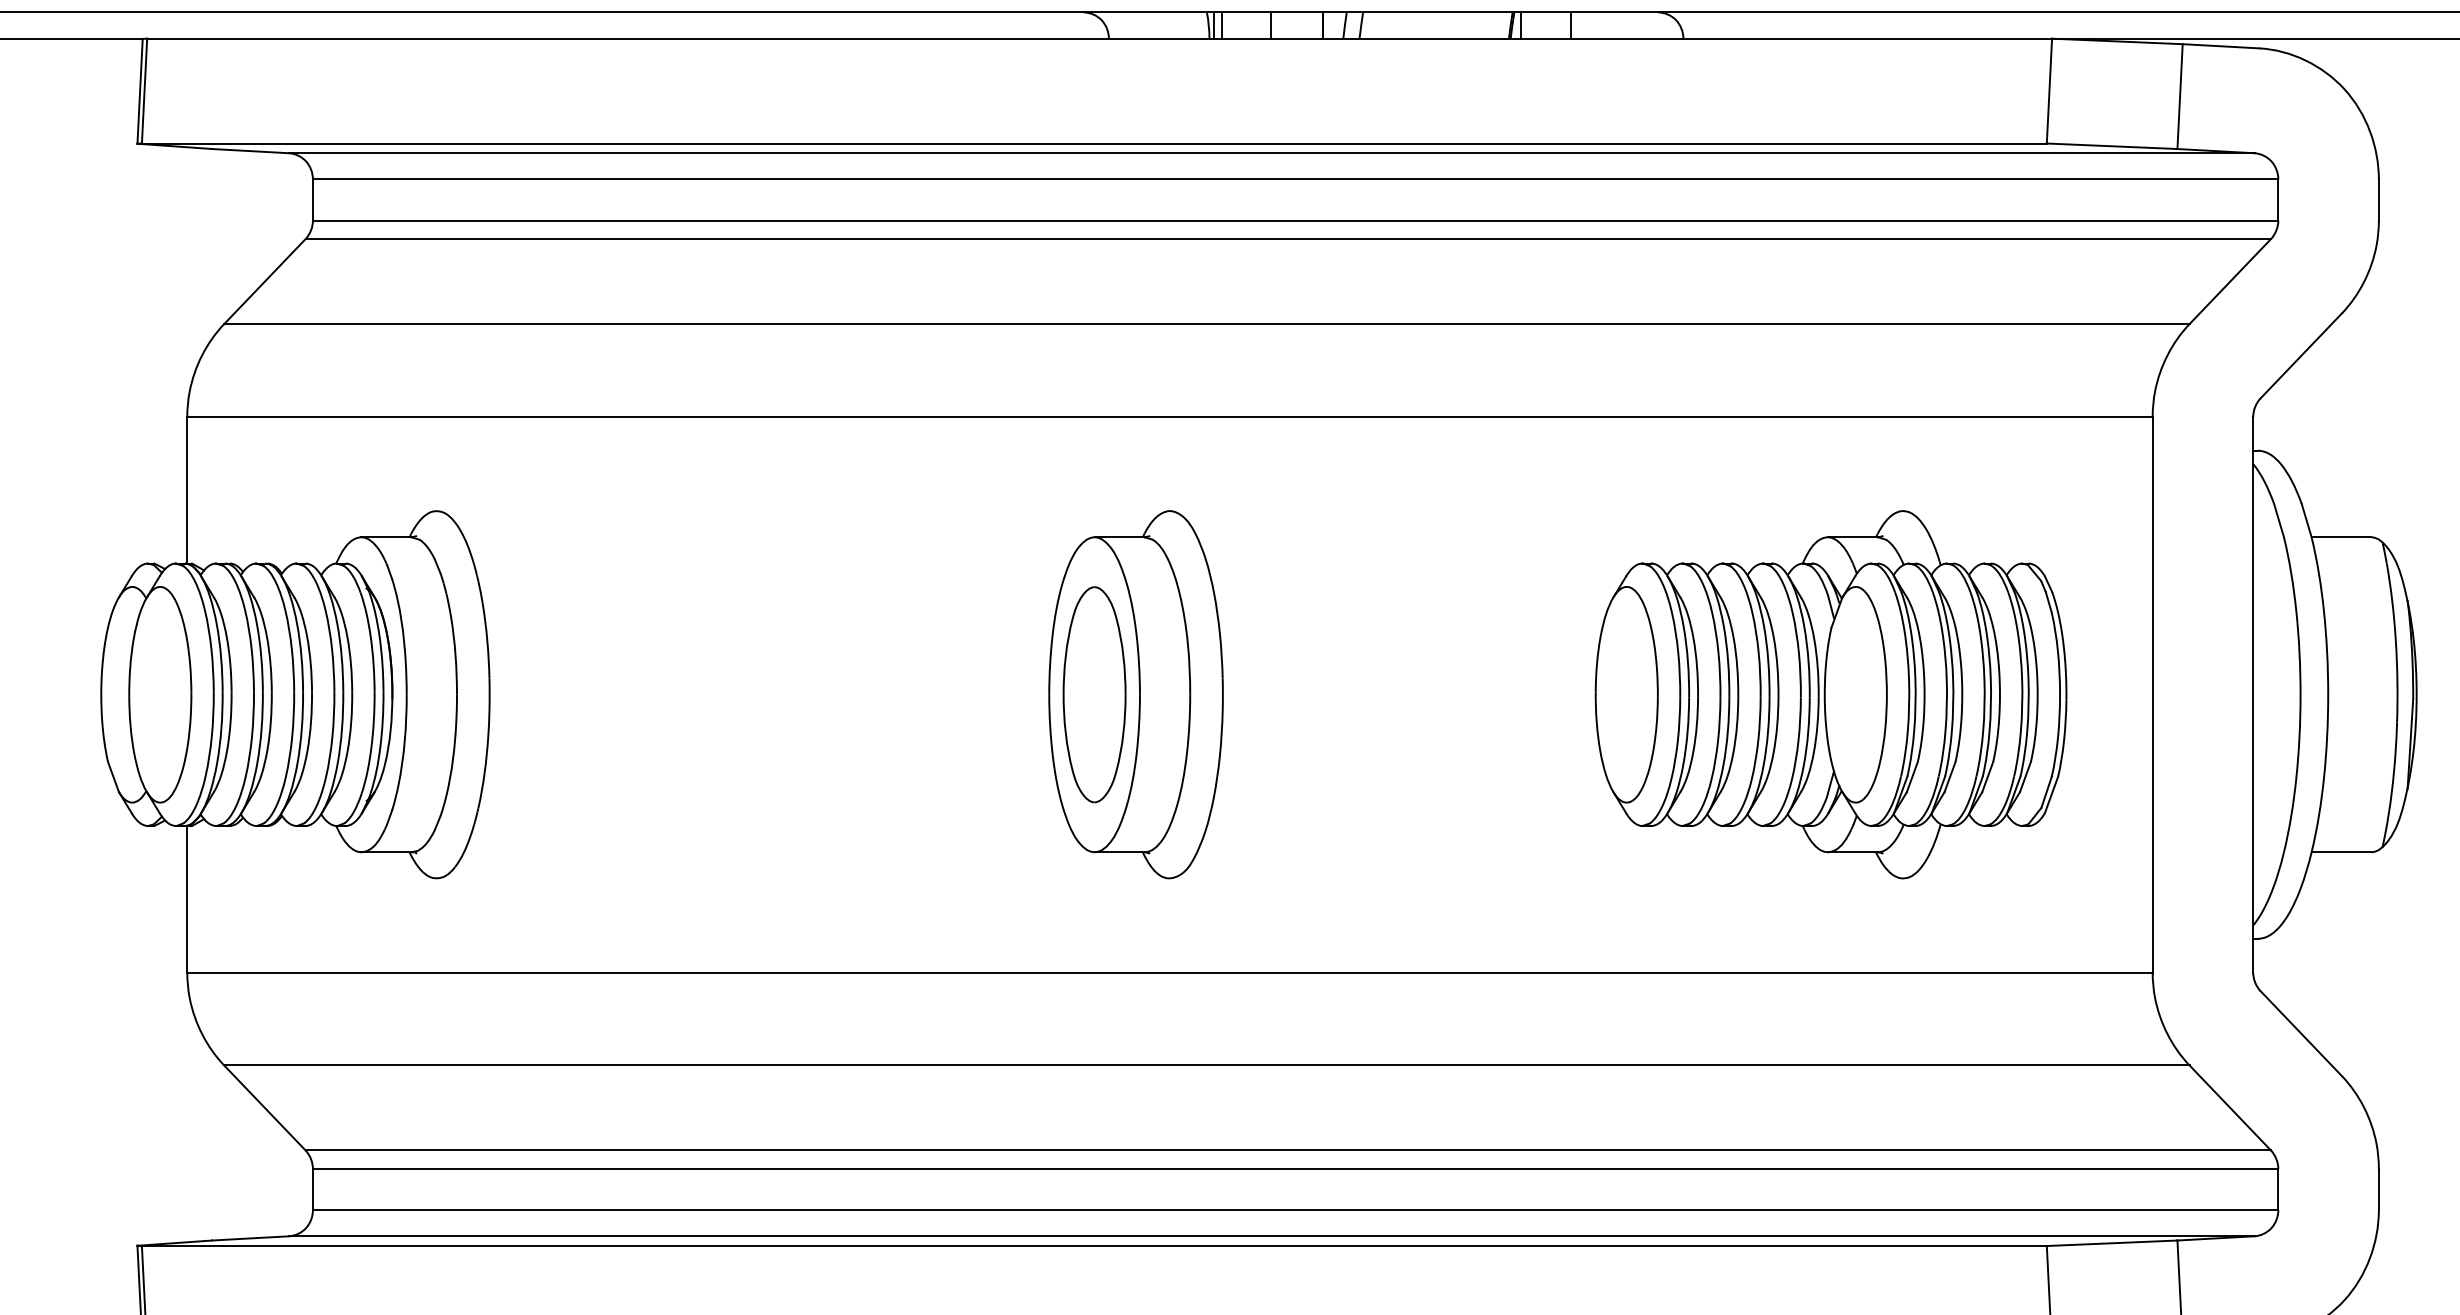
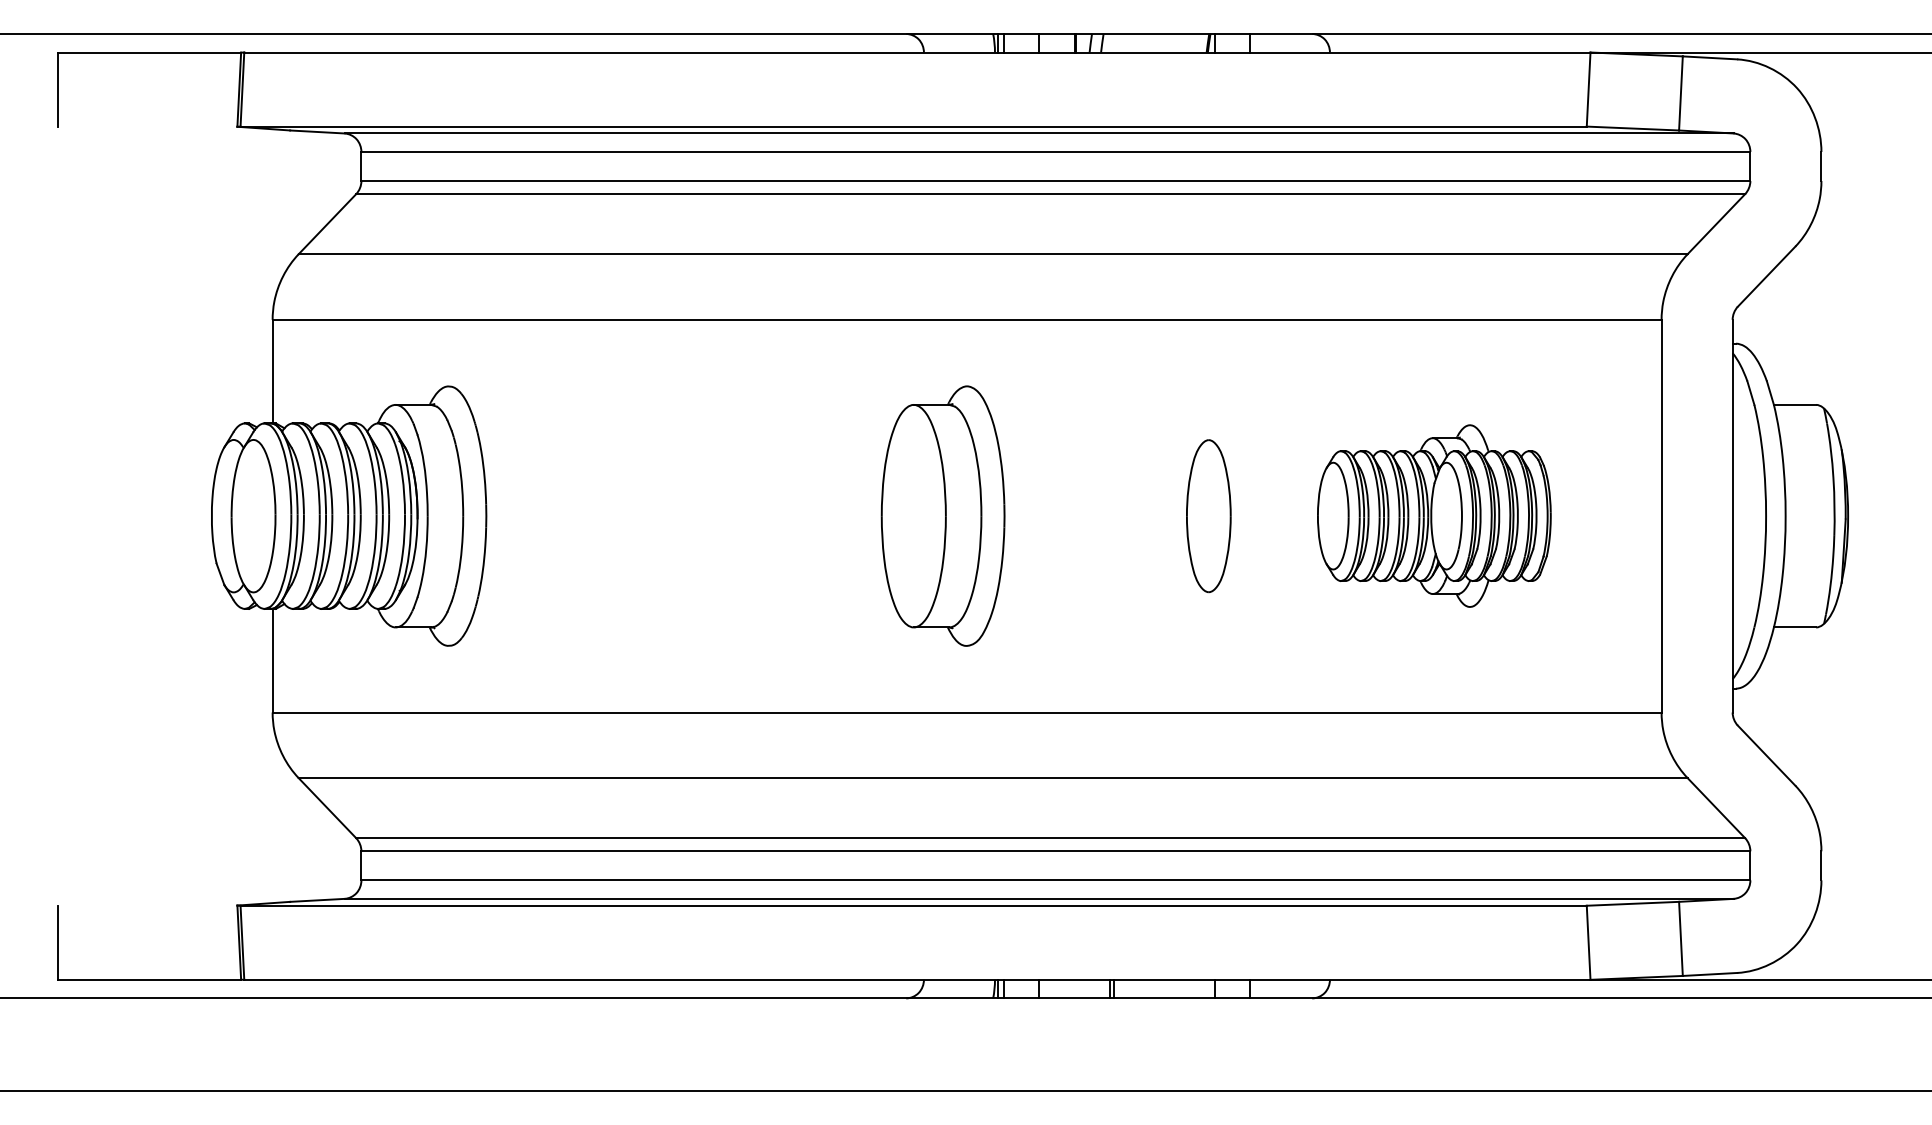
part: (1831, 693) -> (1434, 515), size x0.7
part: (1094, 695) -> (1208, 516), moved

